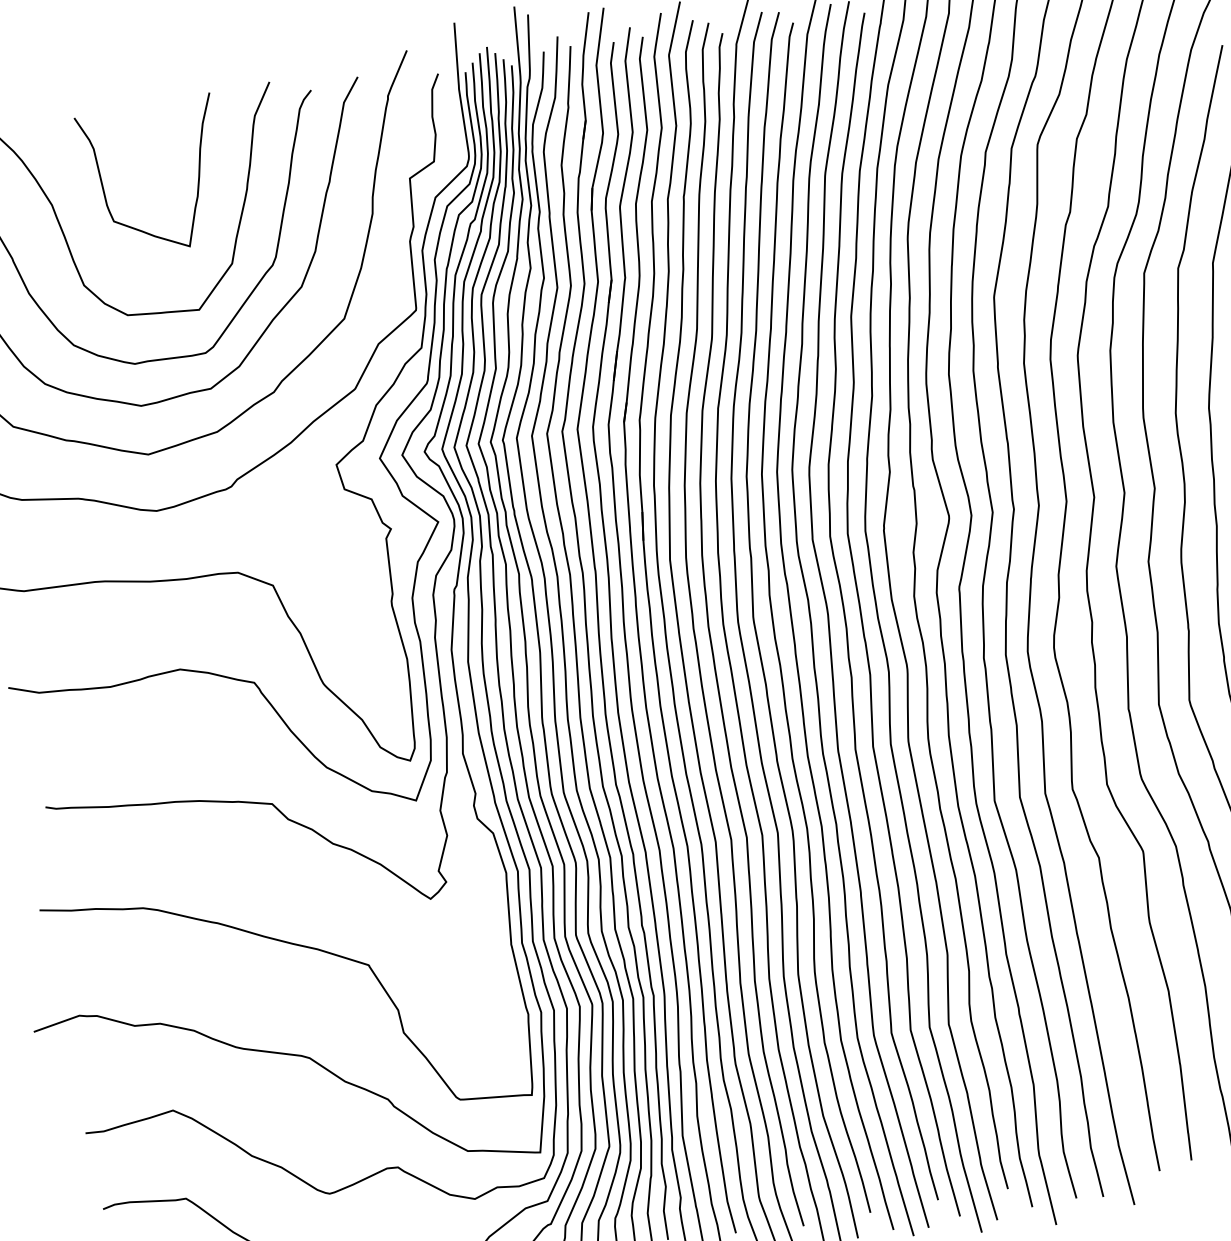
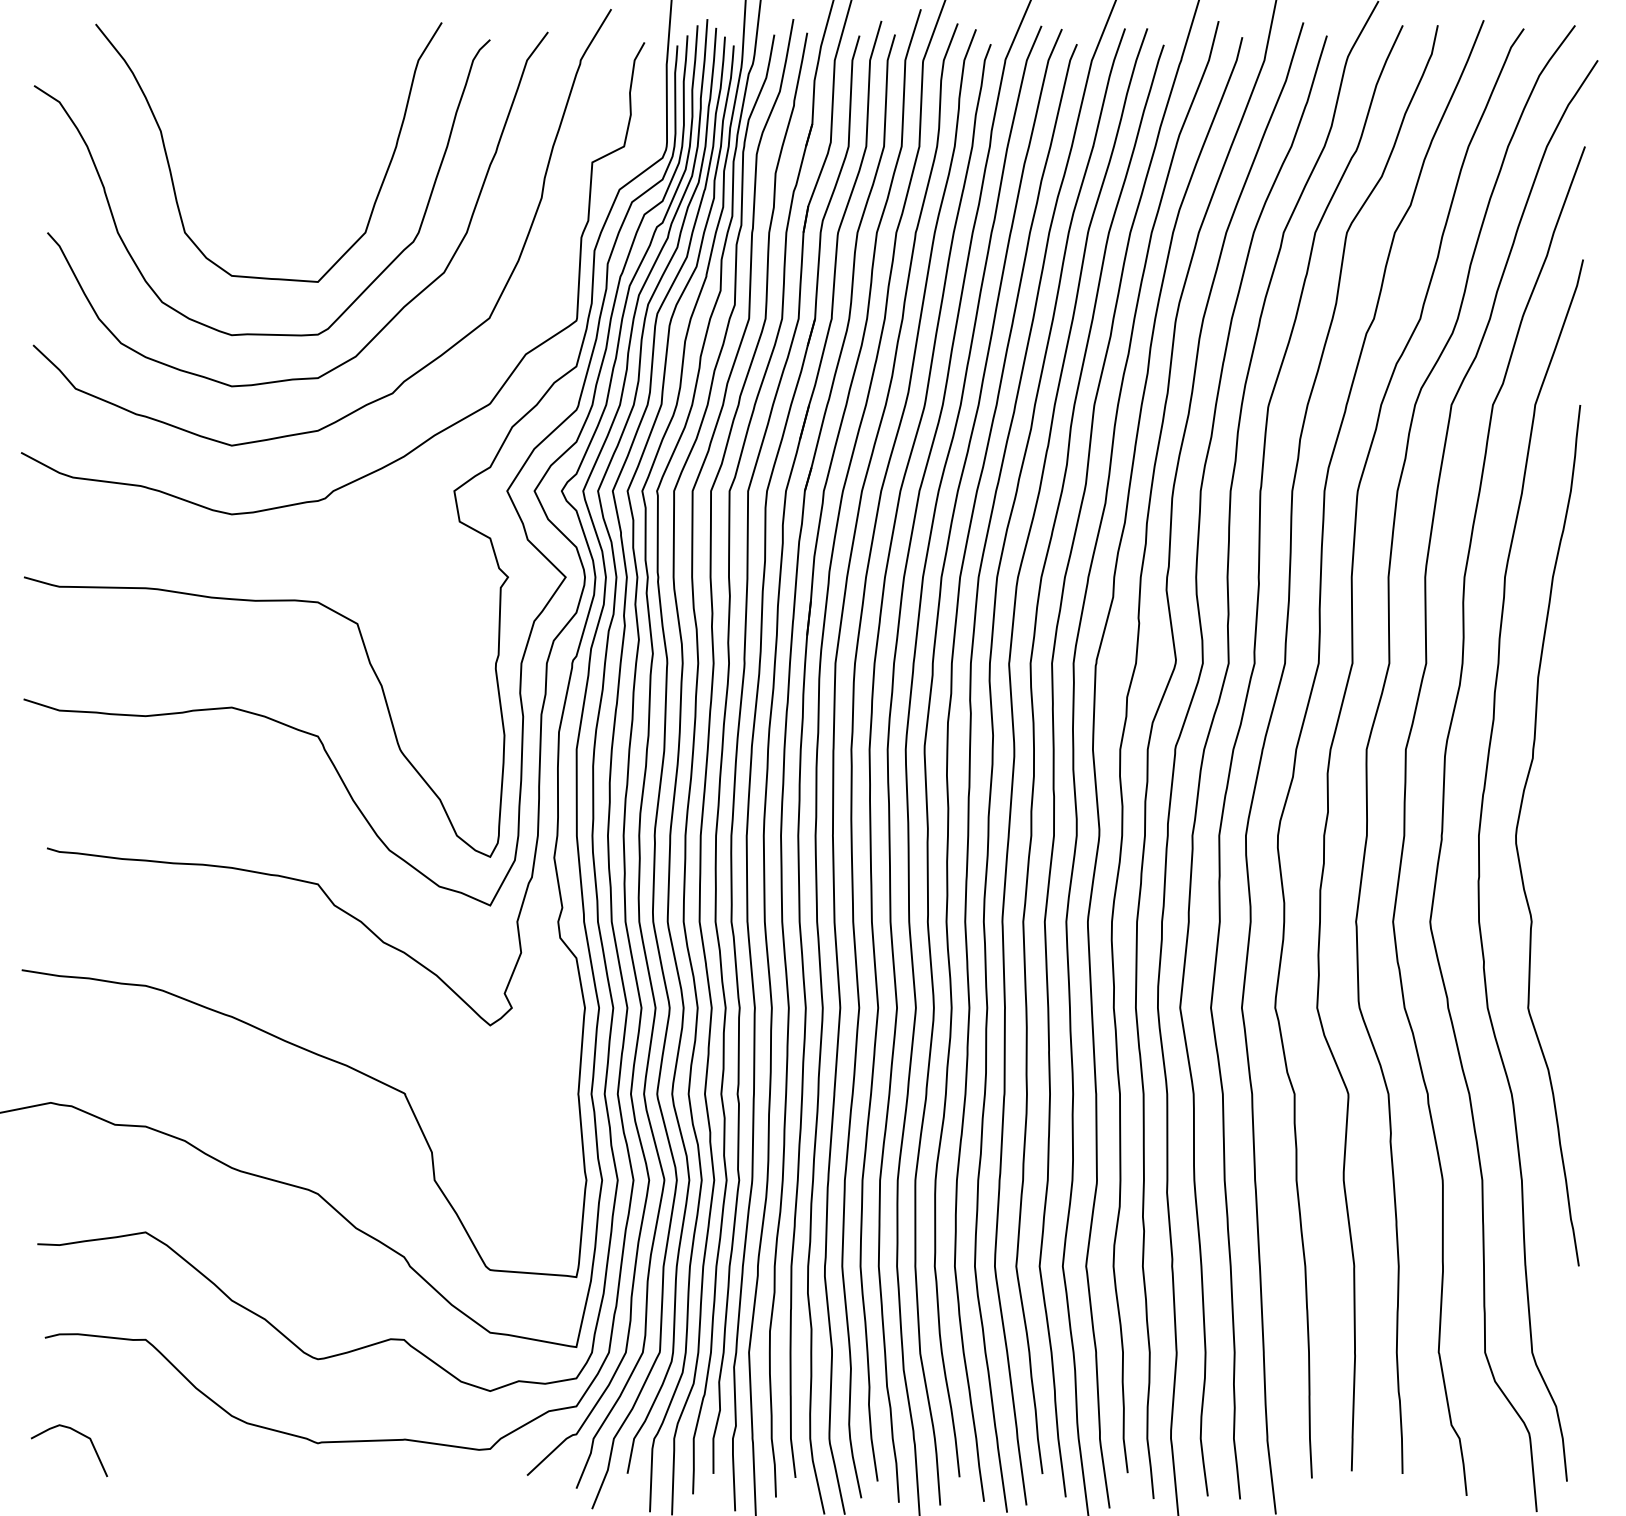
curve: (198, 179) -> (339, 126), removed

